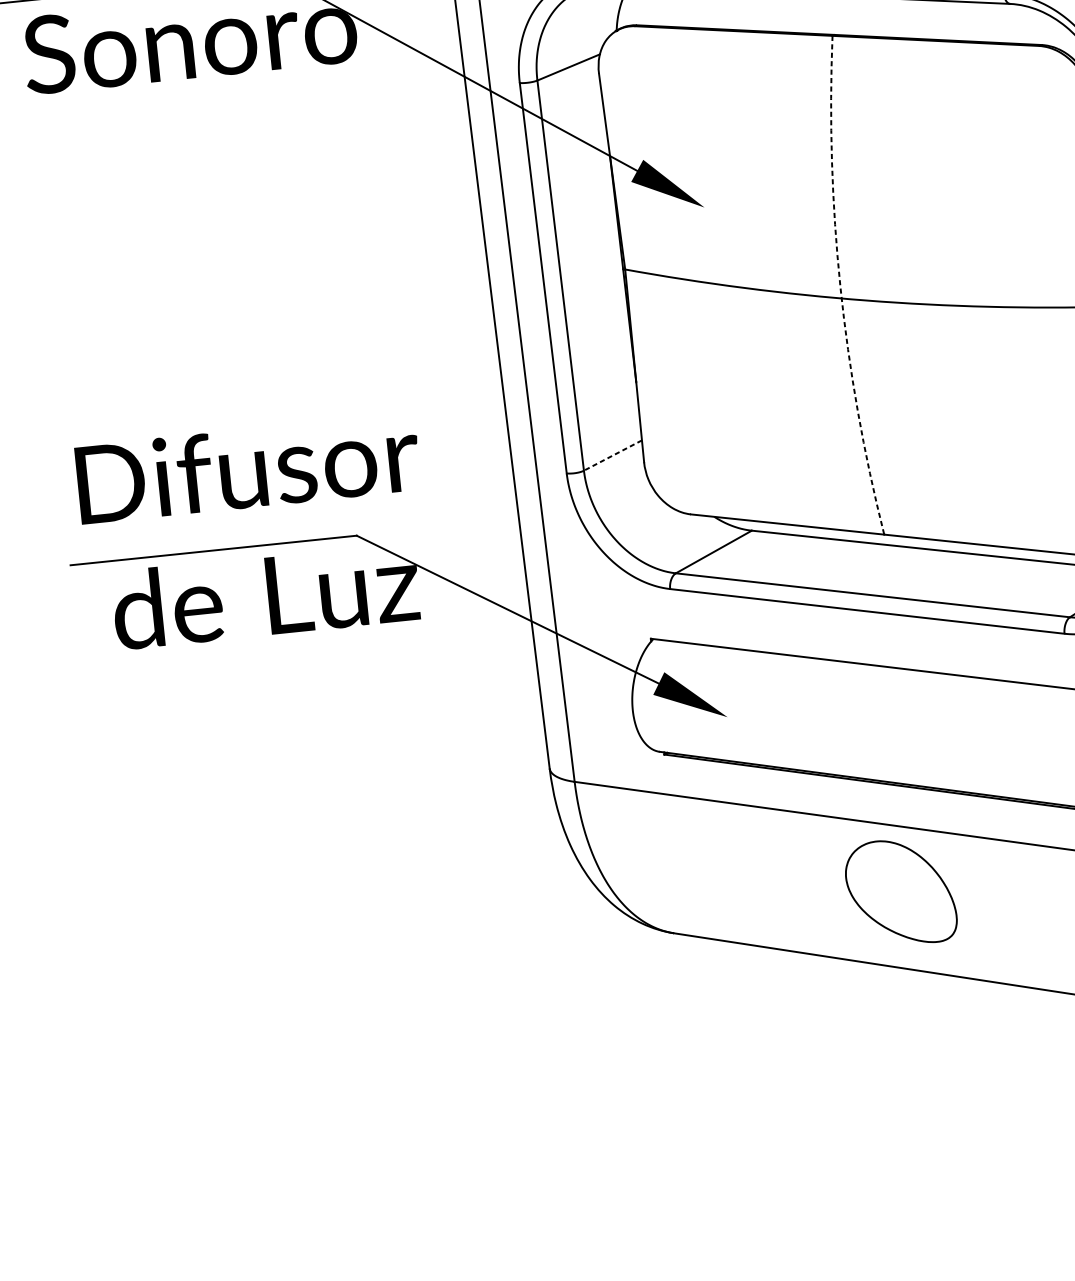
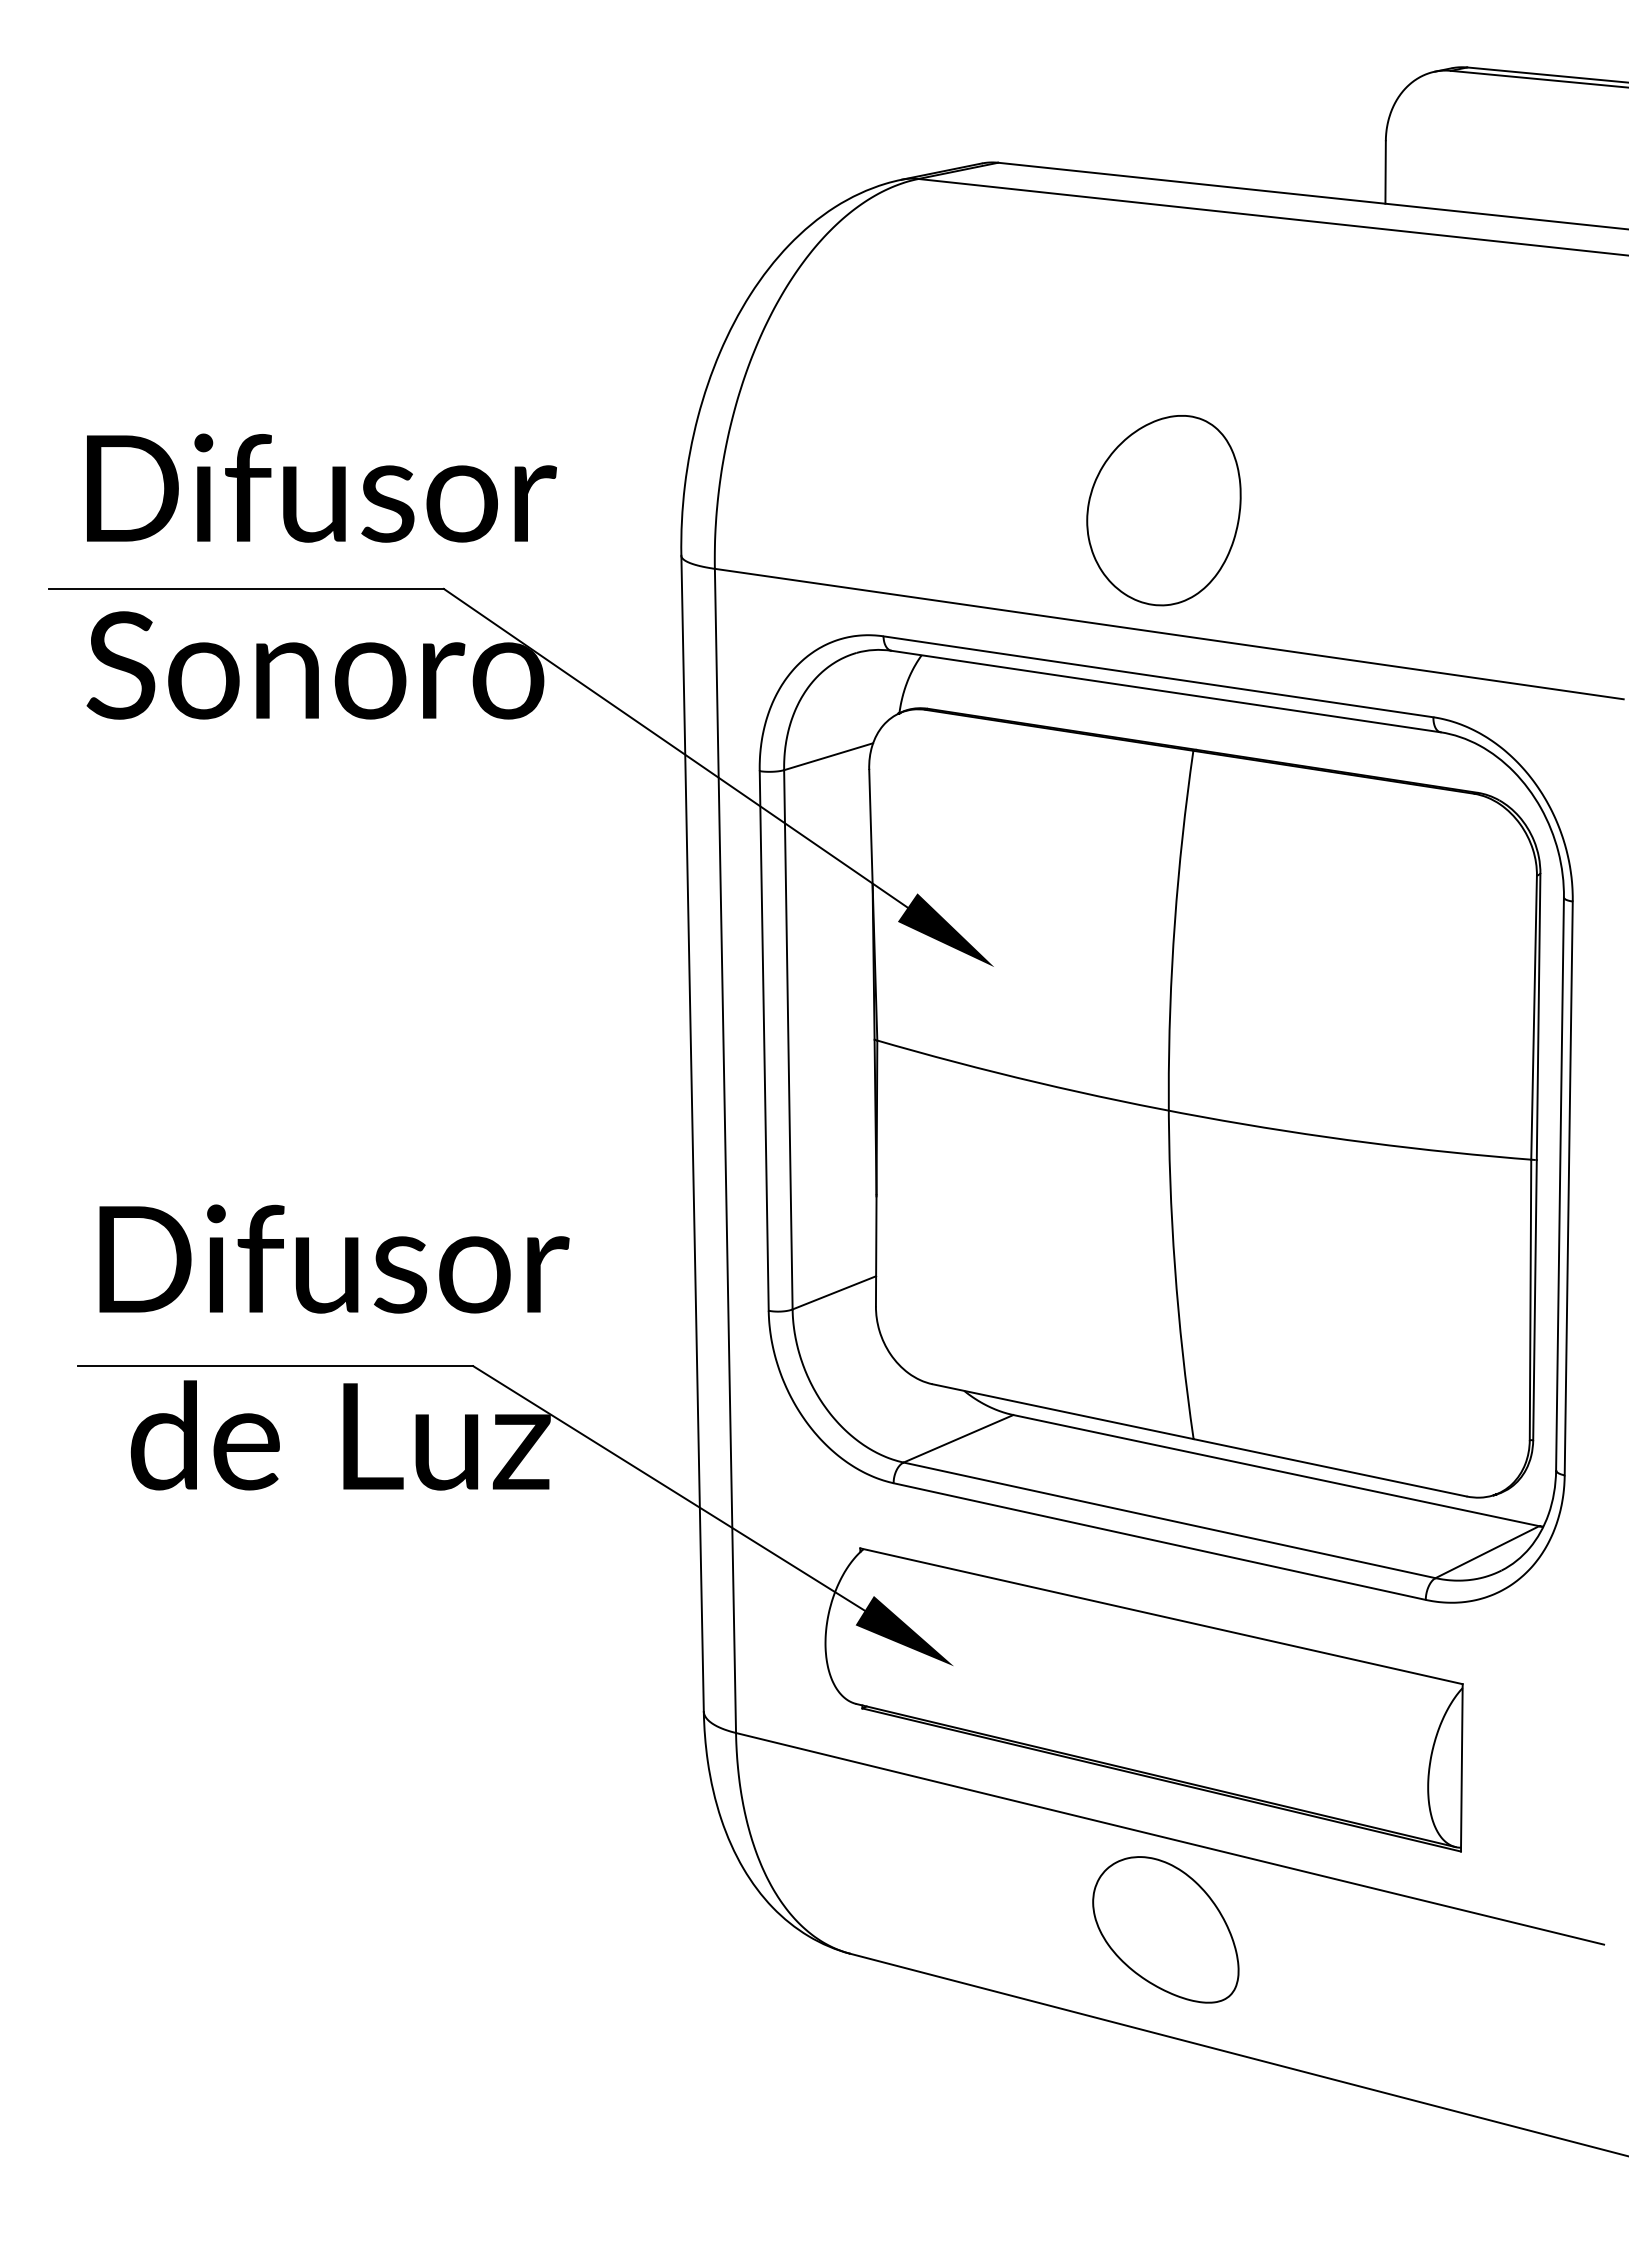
arc: (840, 286) -> (1168, 1094), dashed -> solid
line: (613, 455) -> (834, 1292), dashed -> solid

